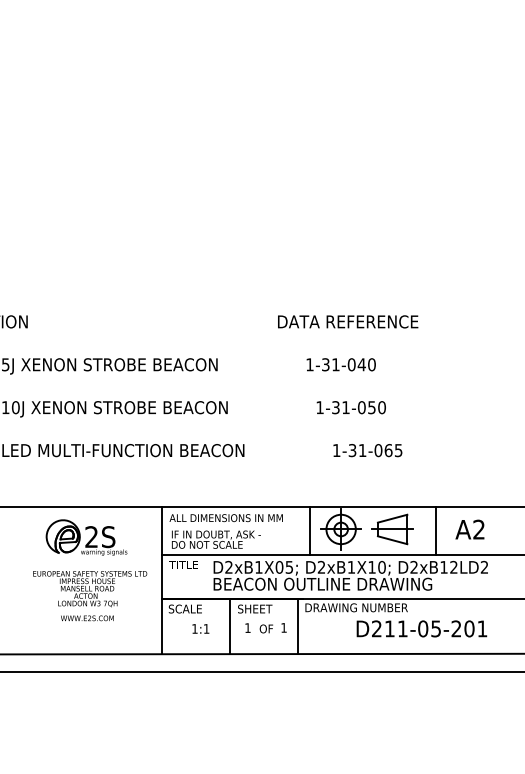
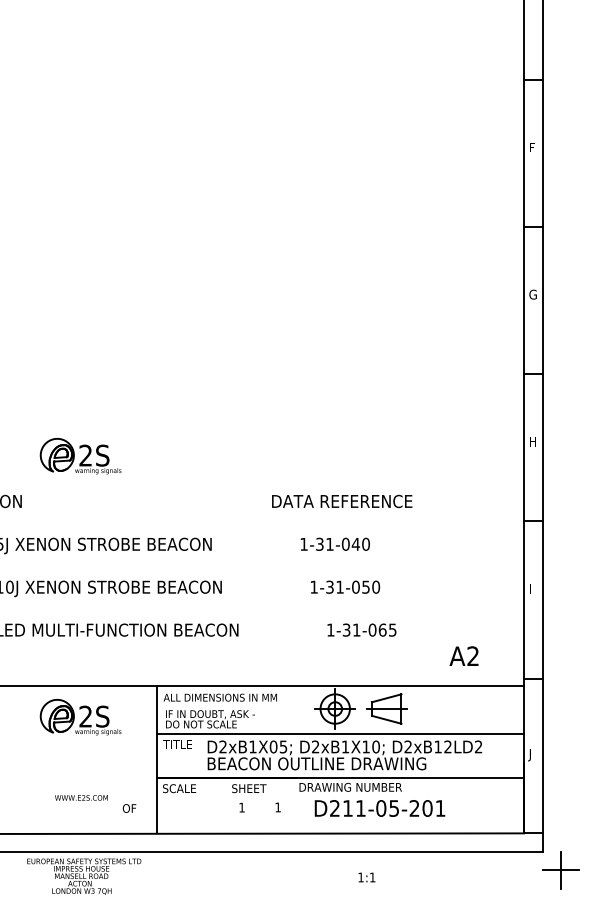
part: (86, 276) -> (80, 456), added
text: (469, 528) -> (463, 655), moved
line: (310, 530) -> (304, 710), removed
line: (435, 530) -> (429, 710), removed
text: (90, 588) -> (84, 876), moved
line: (230, 625) -> (224, 805), removed
line: (298, 625) -> (292, 805), removed
text: (200, 628) -> (366, 877), moved
text: (266, 628) -> (129, 808), moved
text: (421, 628) -> (379, 808), moved

